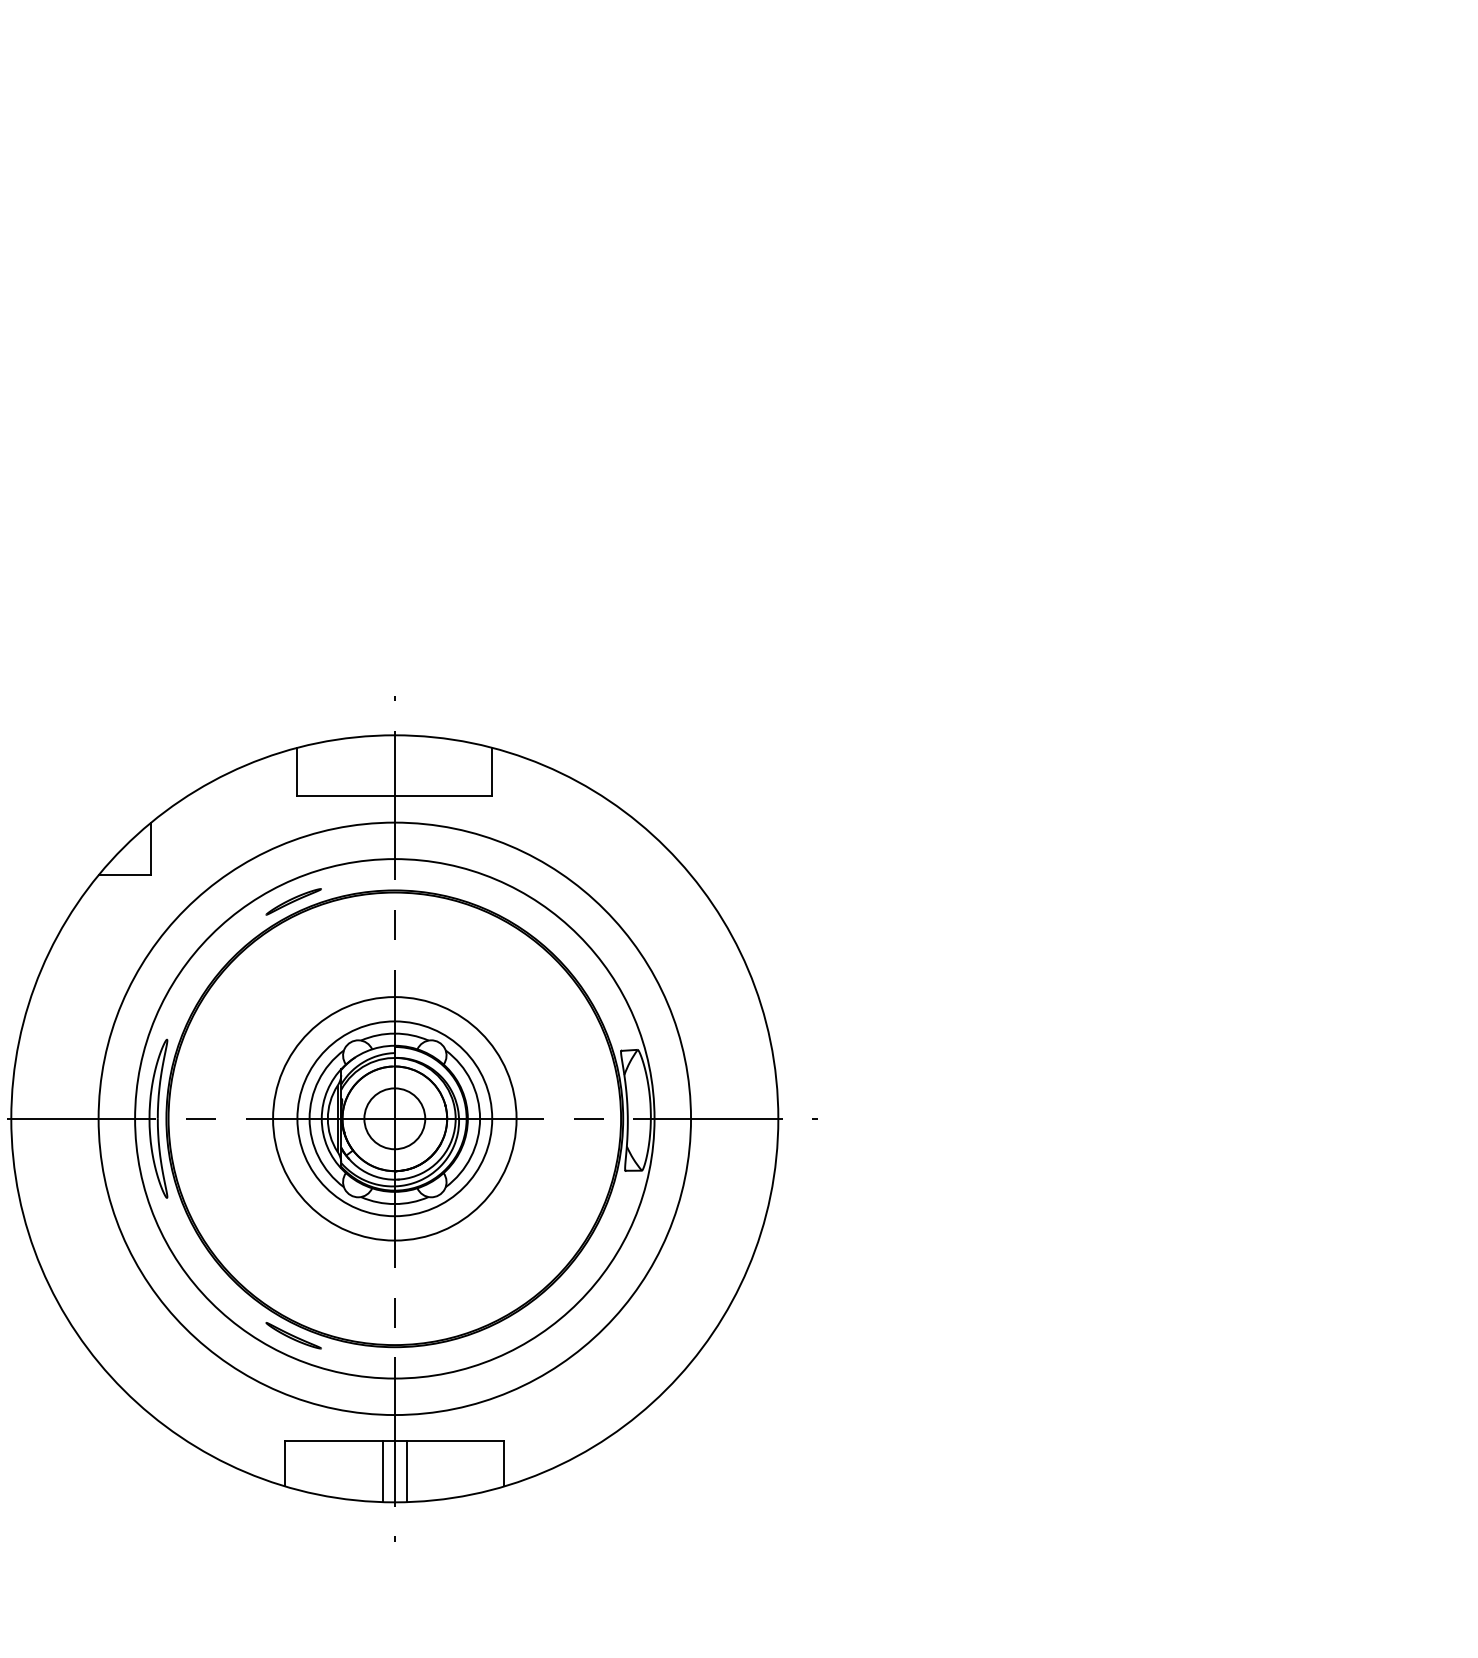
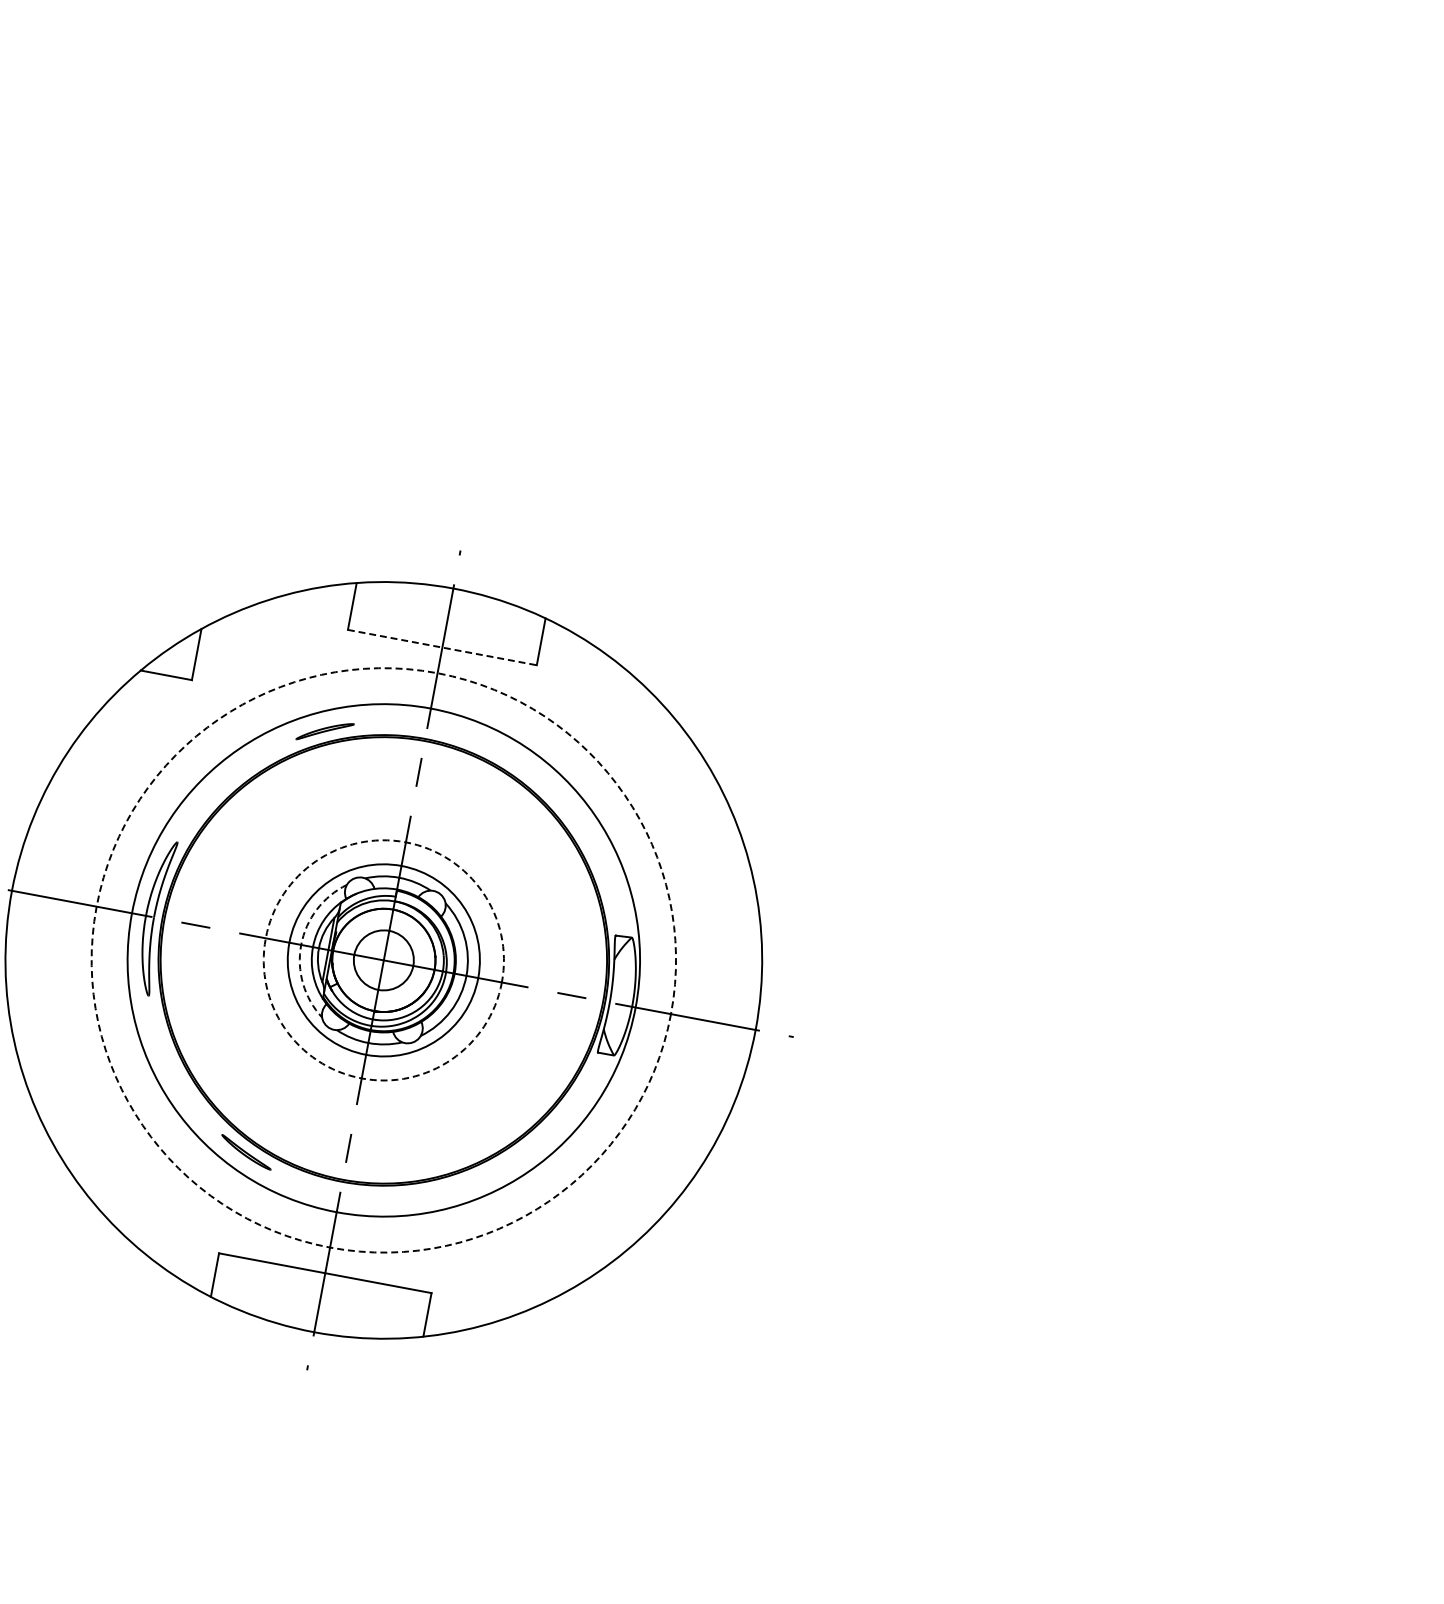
line: (395, 796) -> (442, 648), solid -> dashed
arc: (309, 1118) -> (301, 944), solid -> dashed
circle: (394, 1118) -> (383, 960), solid -> dashed
circle: (394, 1118) -> (383, 960), solid -> dashed
line: (382, 1471) -> (307, 1300), removed
line: (407, 1471) -> (332, 1304), removed

